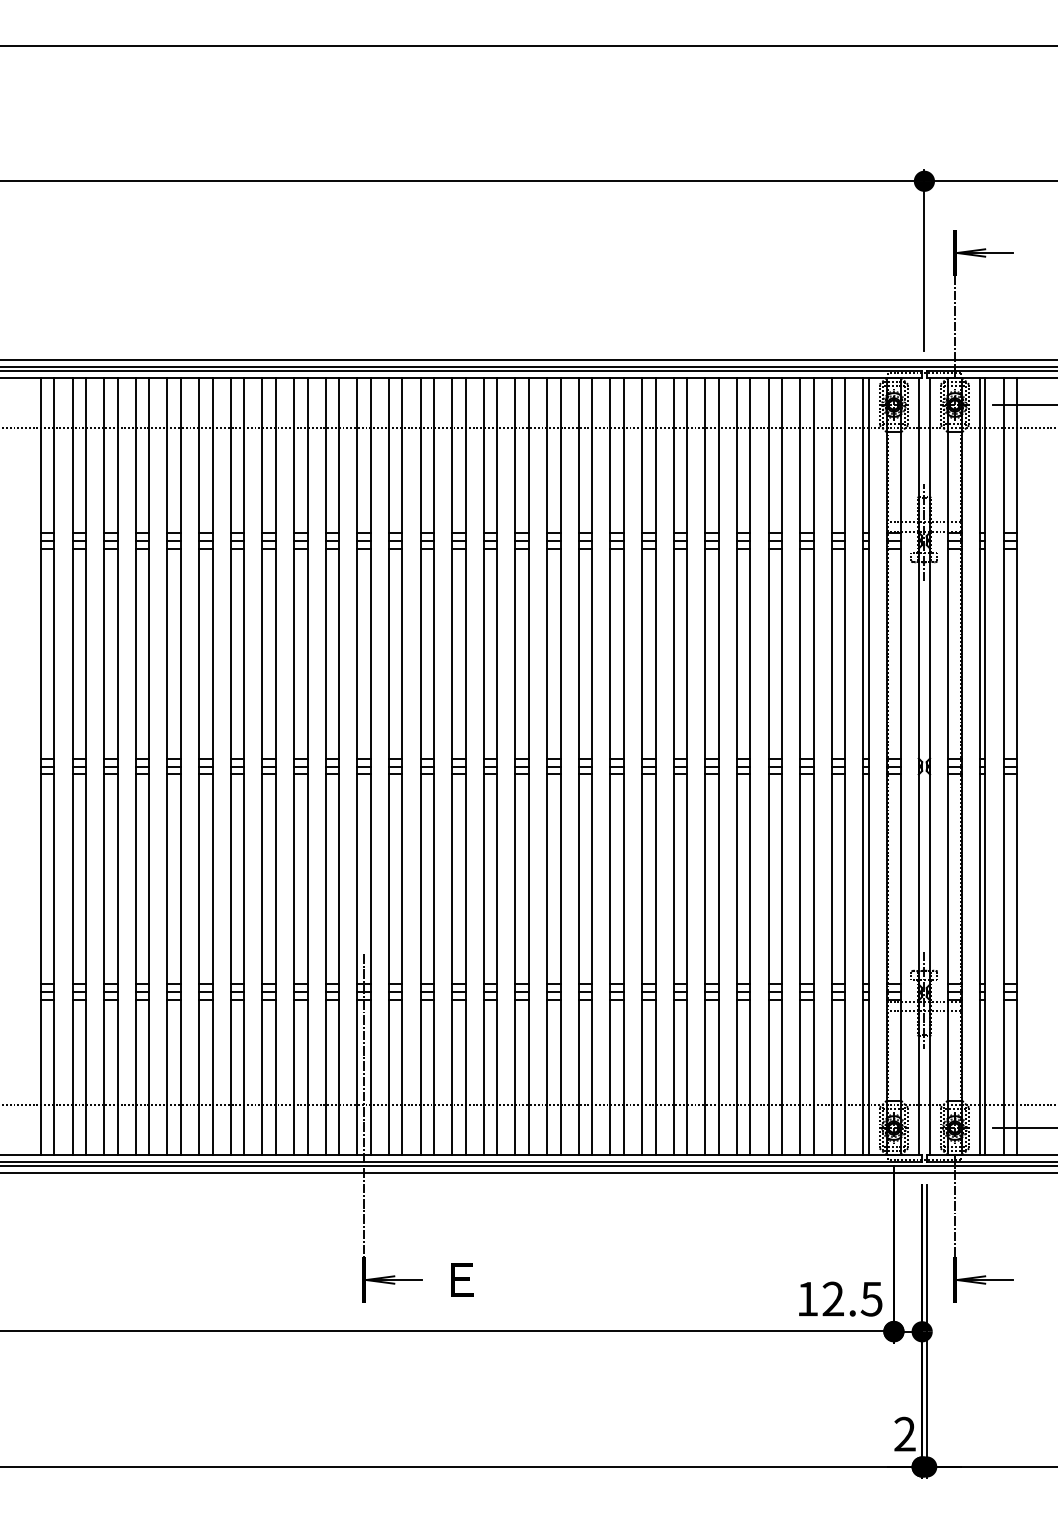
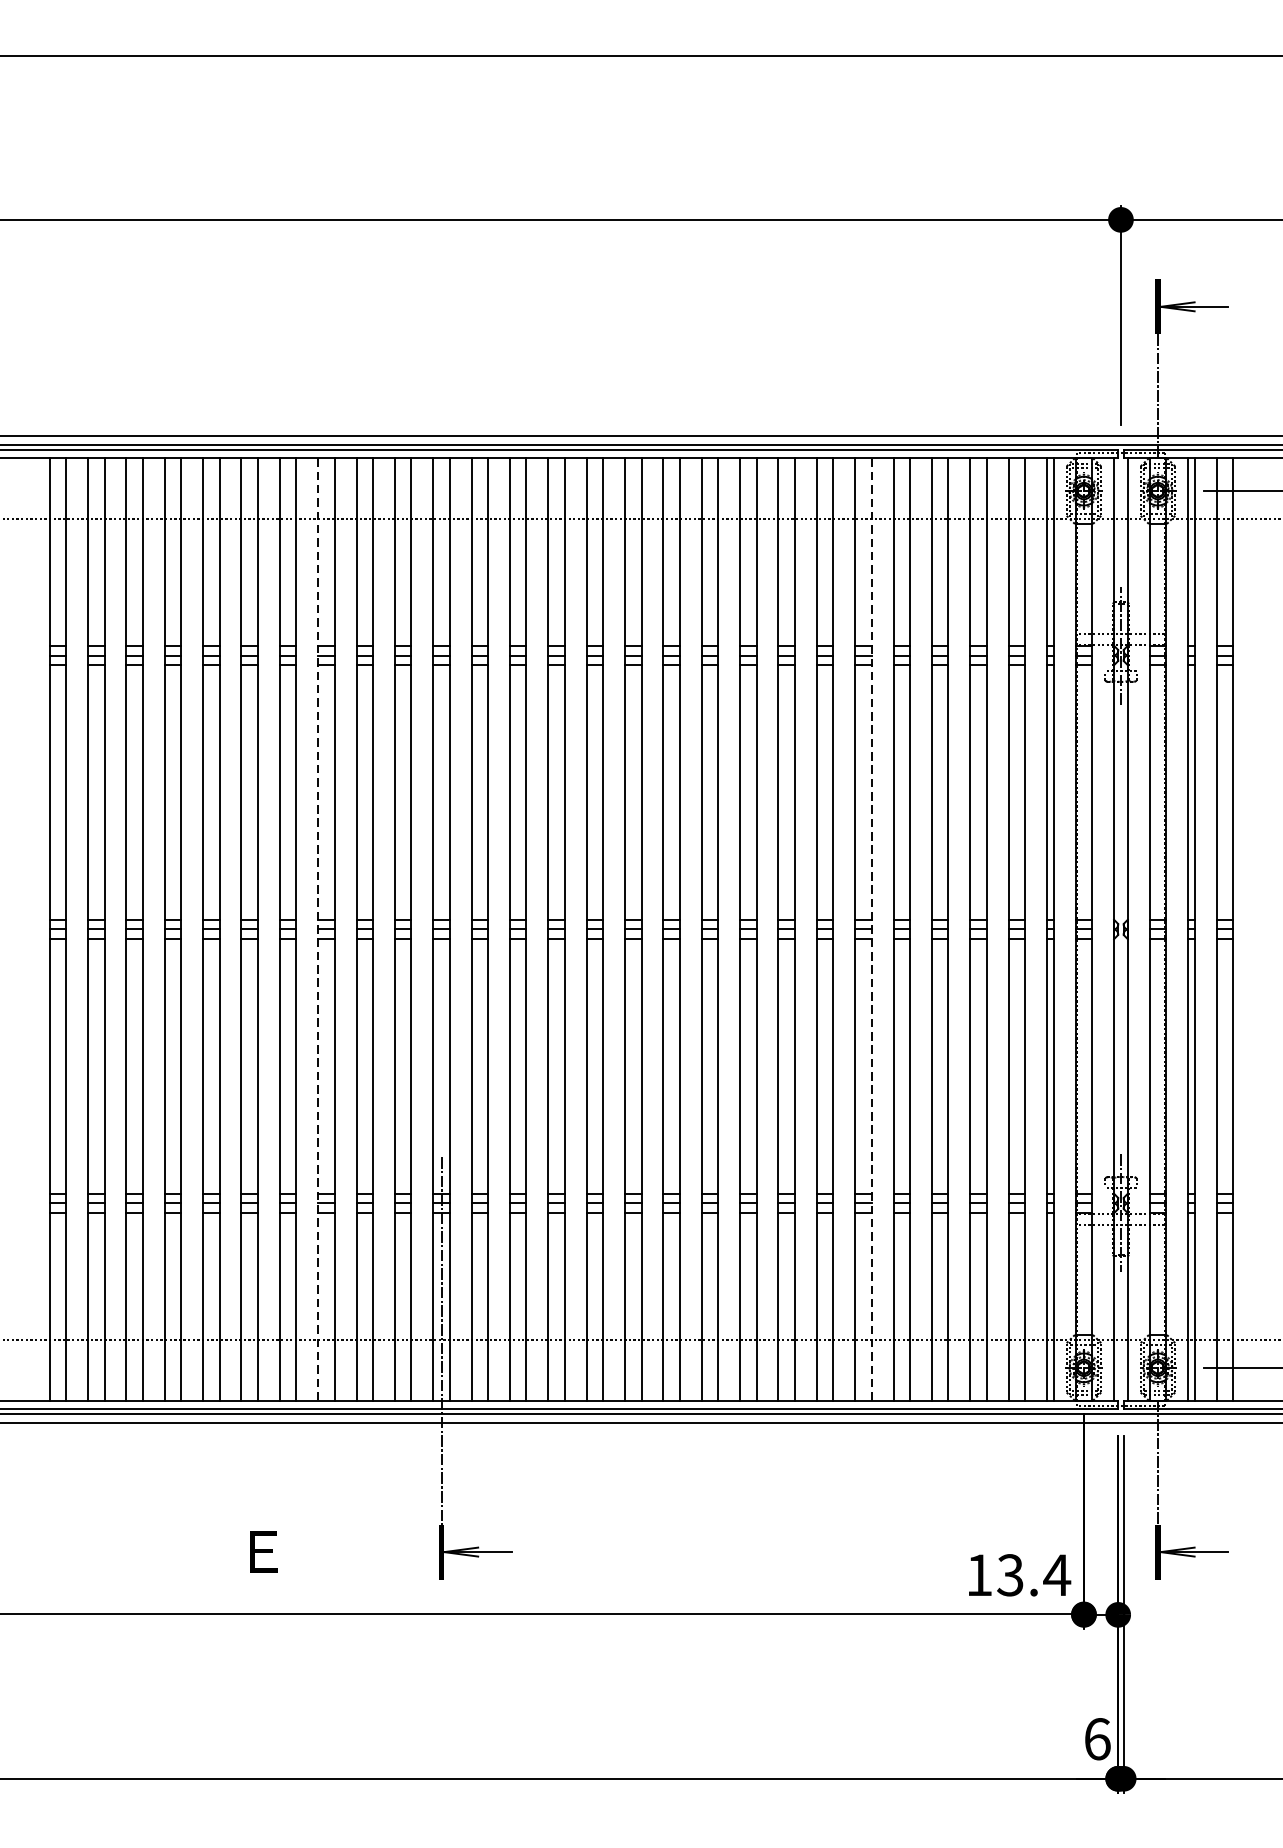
line: (262, 766) -> (318, 929), solid -> dashed
line: (718, 766) -> (871, 929), solid -> dashed
text: (462, 1279) -> (263, 1551), moved
text: (852, 1299) -> (1033, 1575), 12.5 -> 13.4
text: (904, 1433) -> (1096, 1738), 2 -> 6

